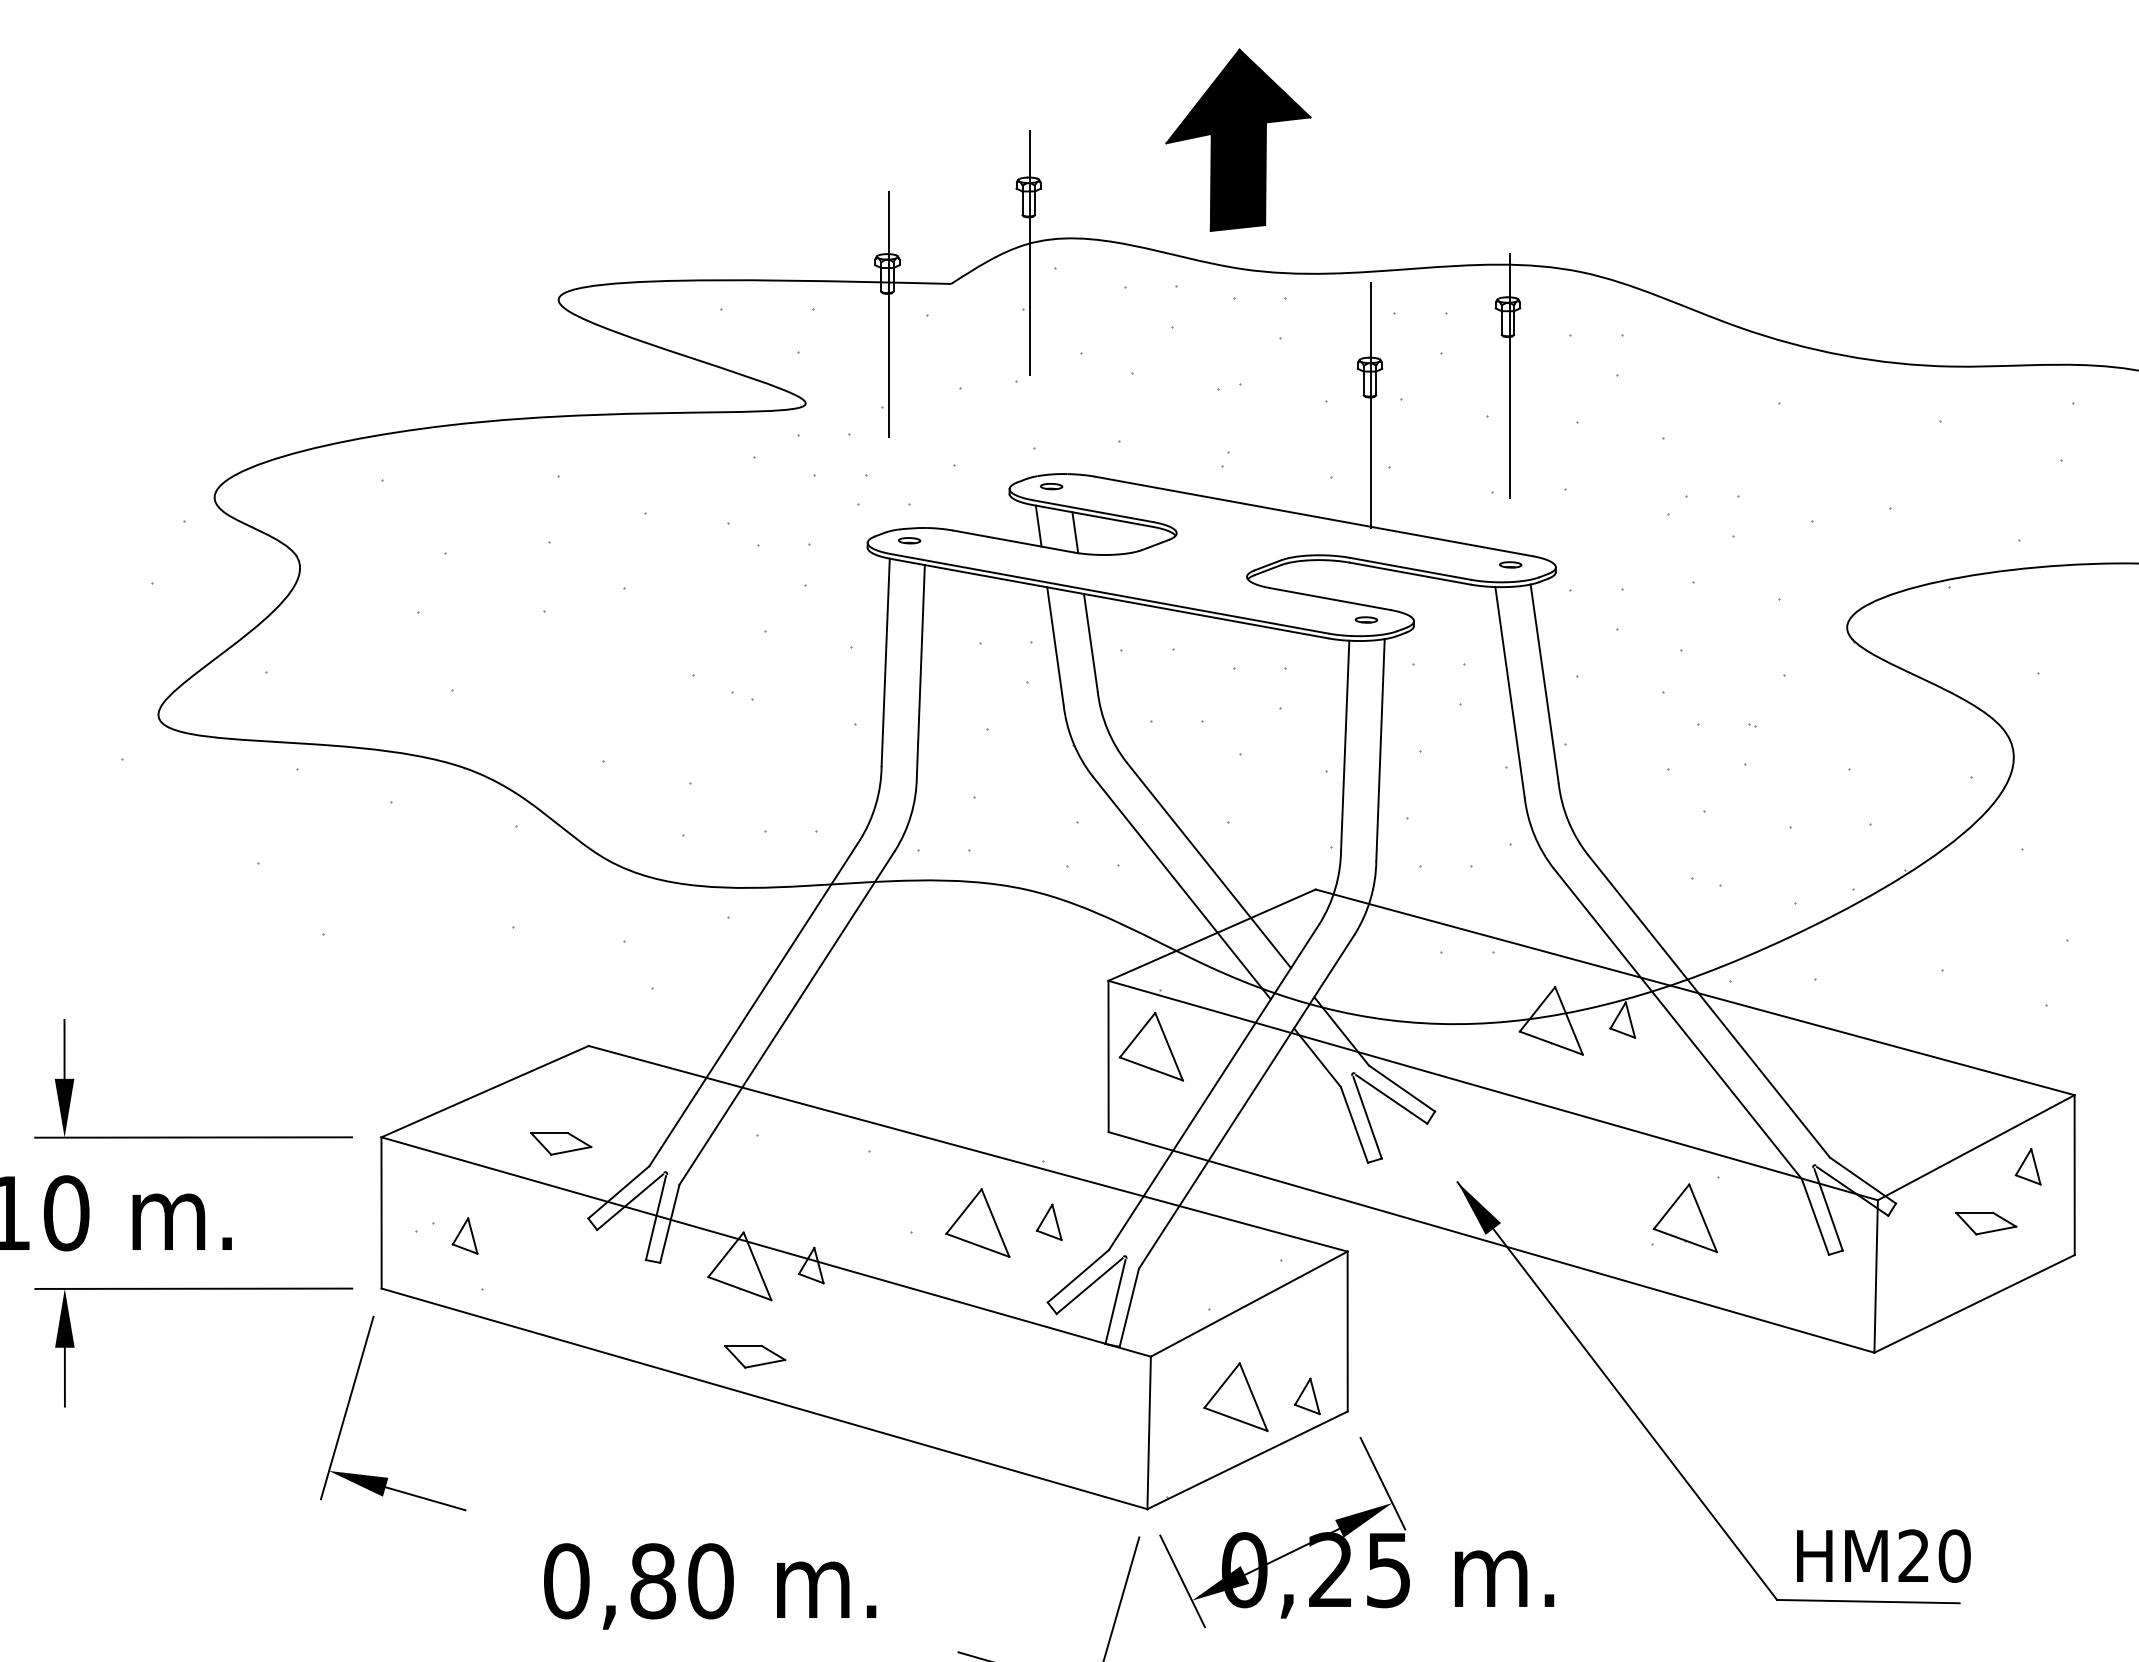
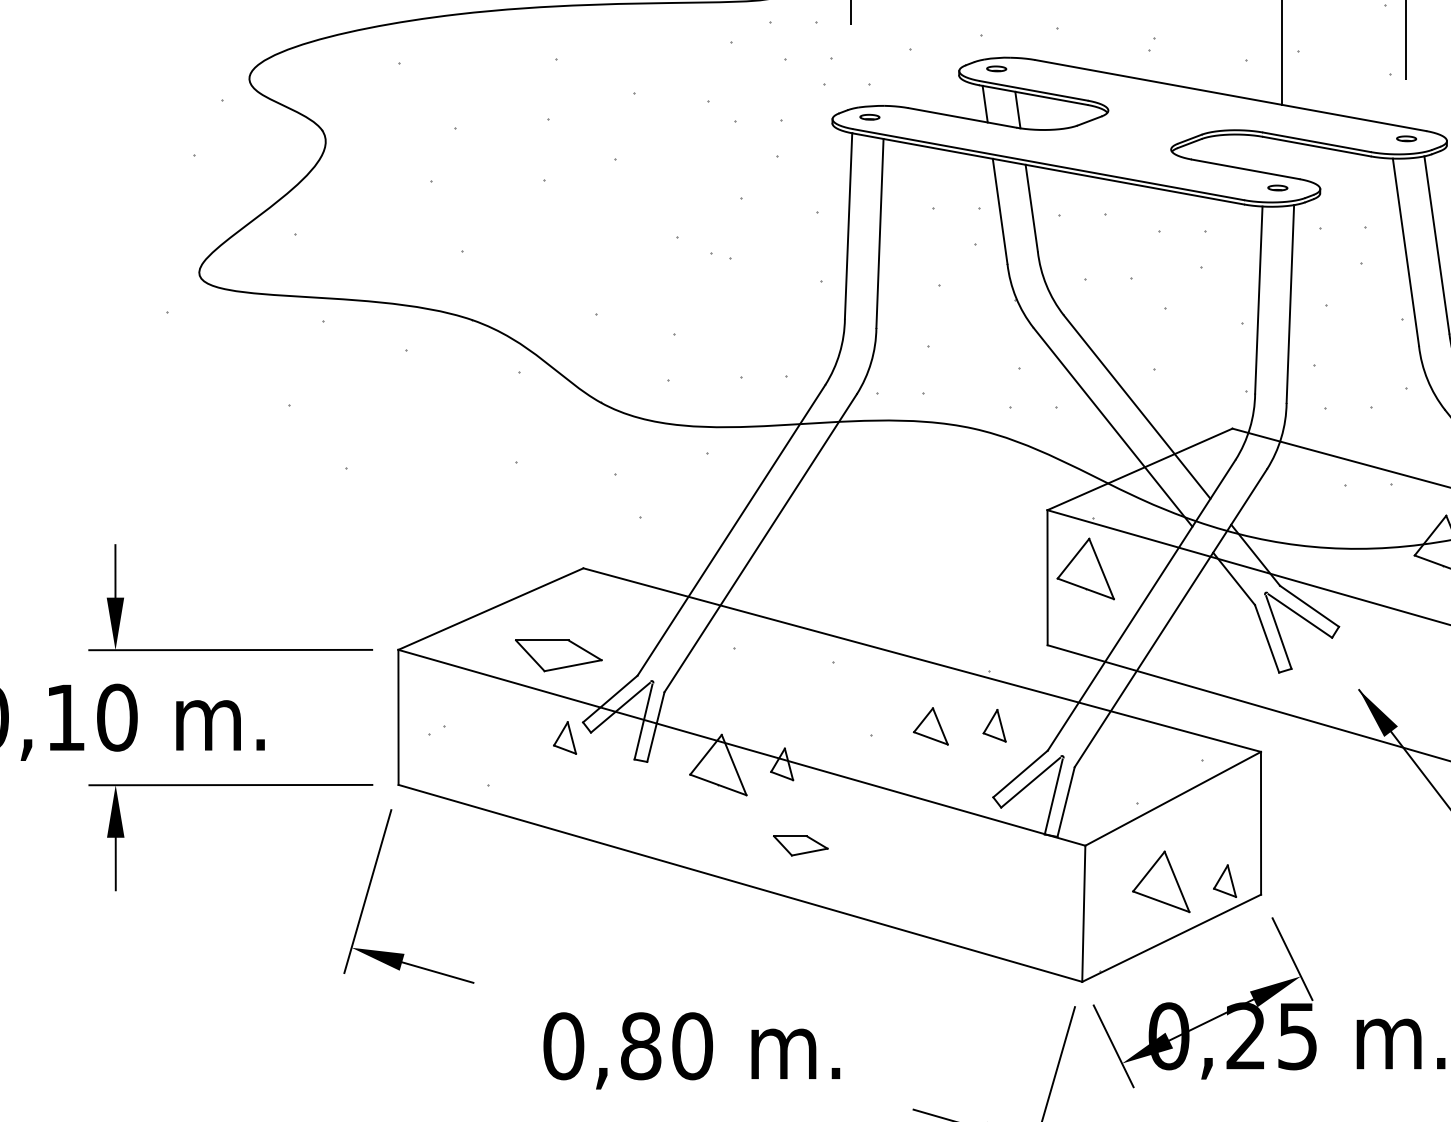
part: (561, 1143) -> (559, 655), size x1.6
part: (977, 1222) -> (930, 725), size x0.6
part: (464, 1235) -> (564, 737), moved
part: (755, 1356) -> (801, 845), moved

